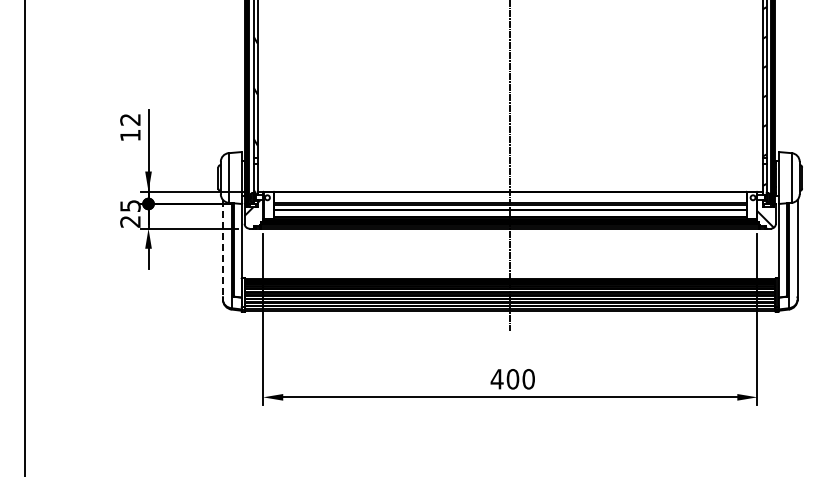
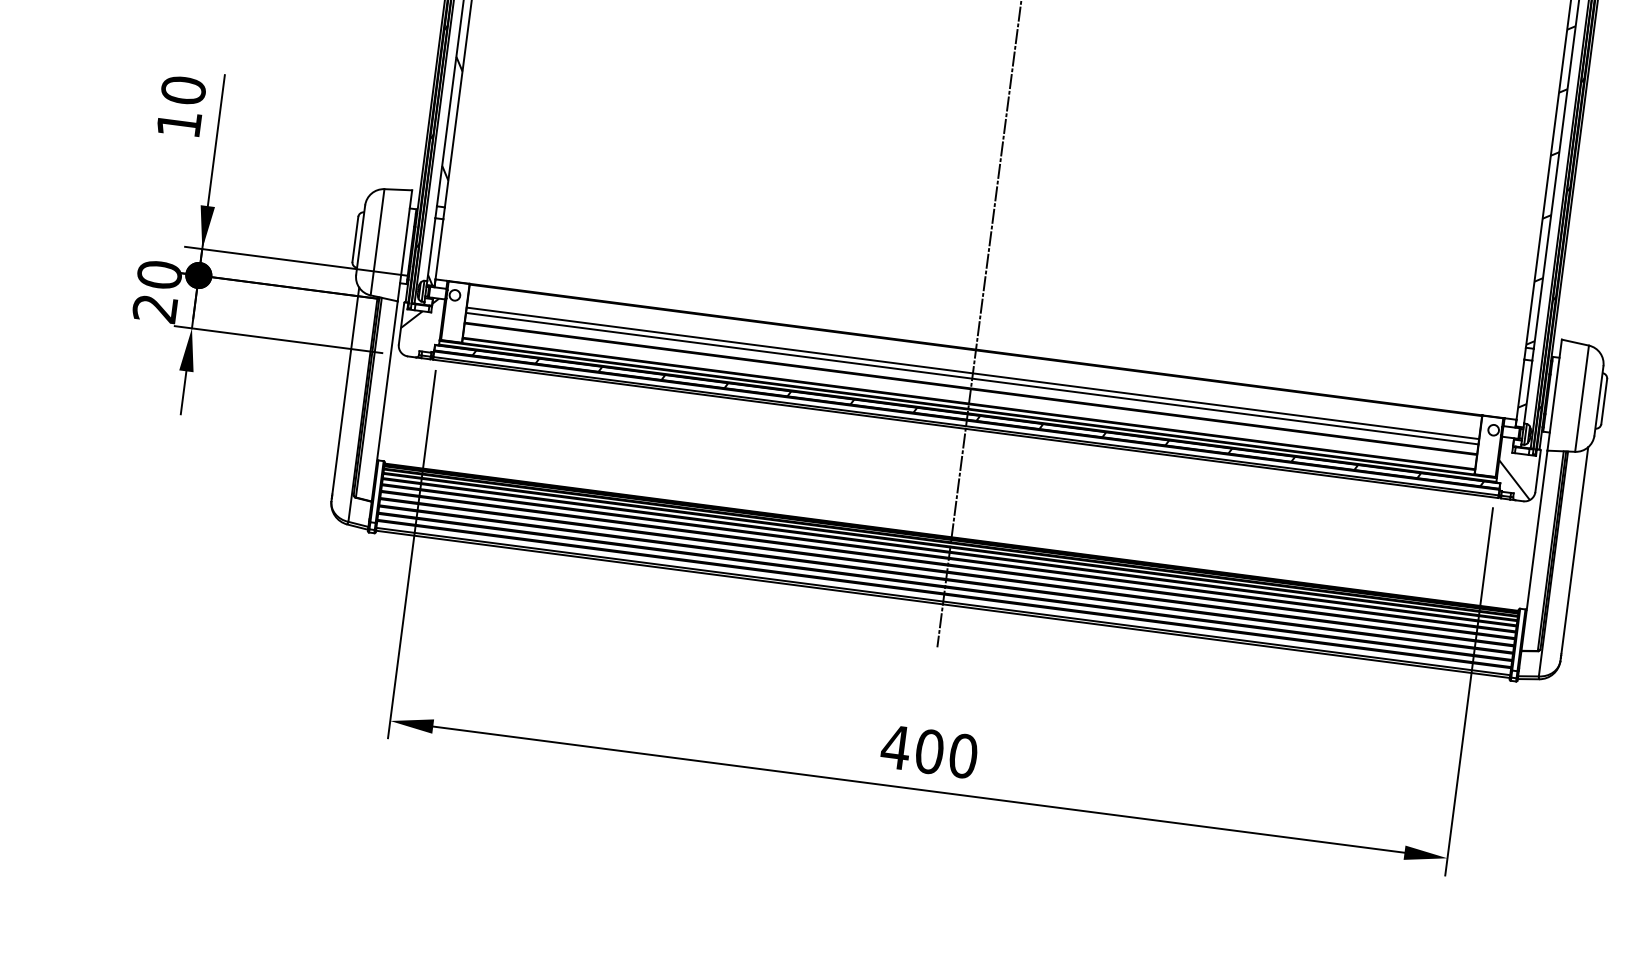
text: (130, 119) -> (183, 89), 12 -> 10
text: (130, 205) -> (159, 273), 25 -> 20
line: (222, 248) -> (344, 391), dashed -> solid

